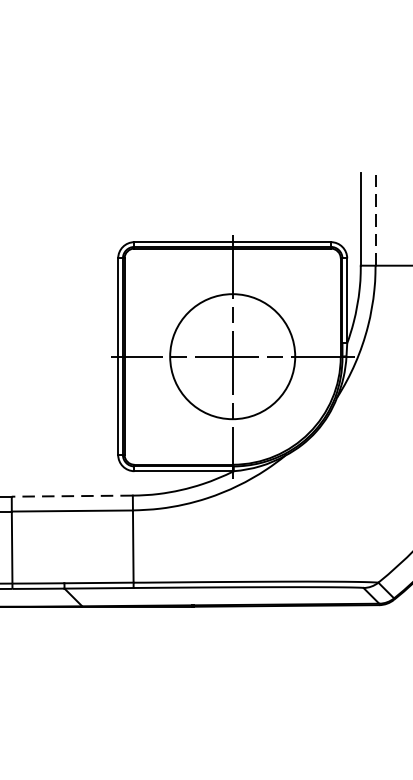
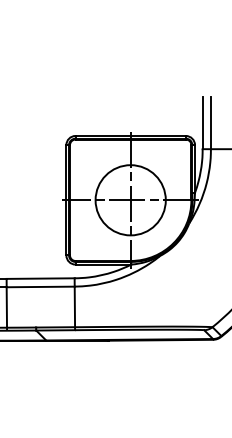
line: (374, 218) -> (210, 122), dashed -> solid
line: (72, 495) -> (40, 278), dashed -> solid

